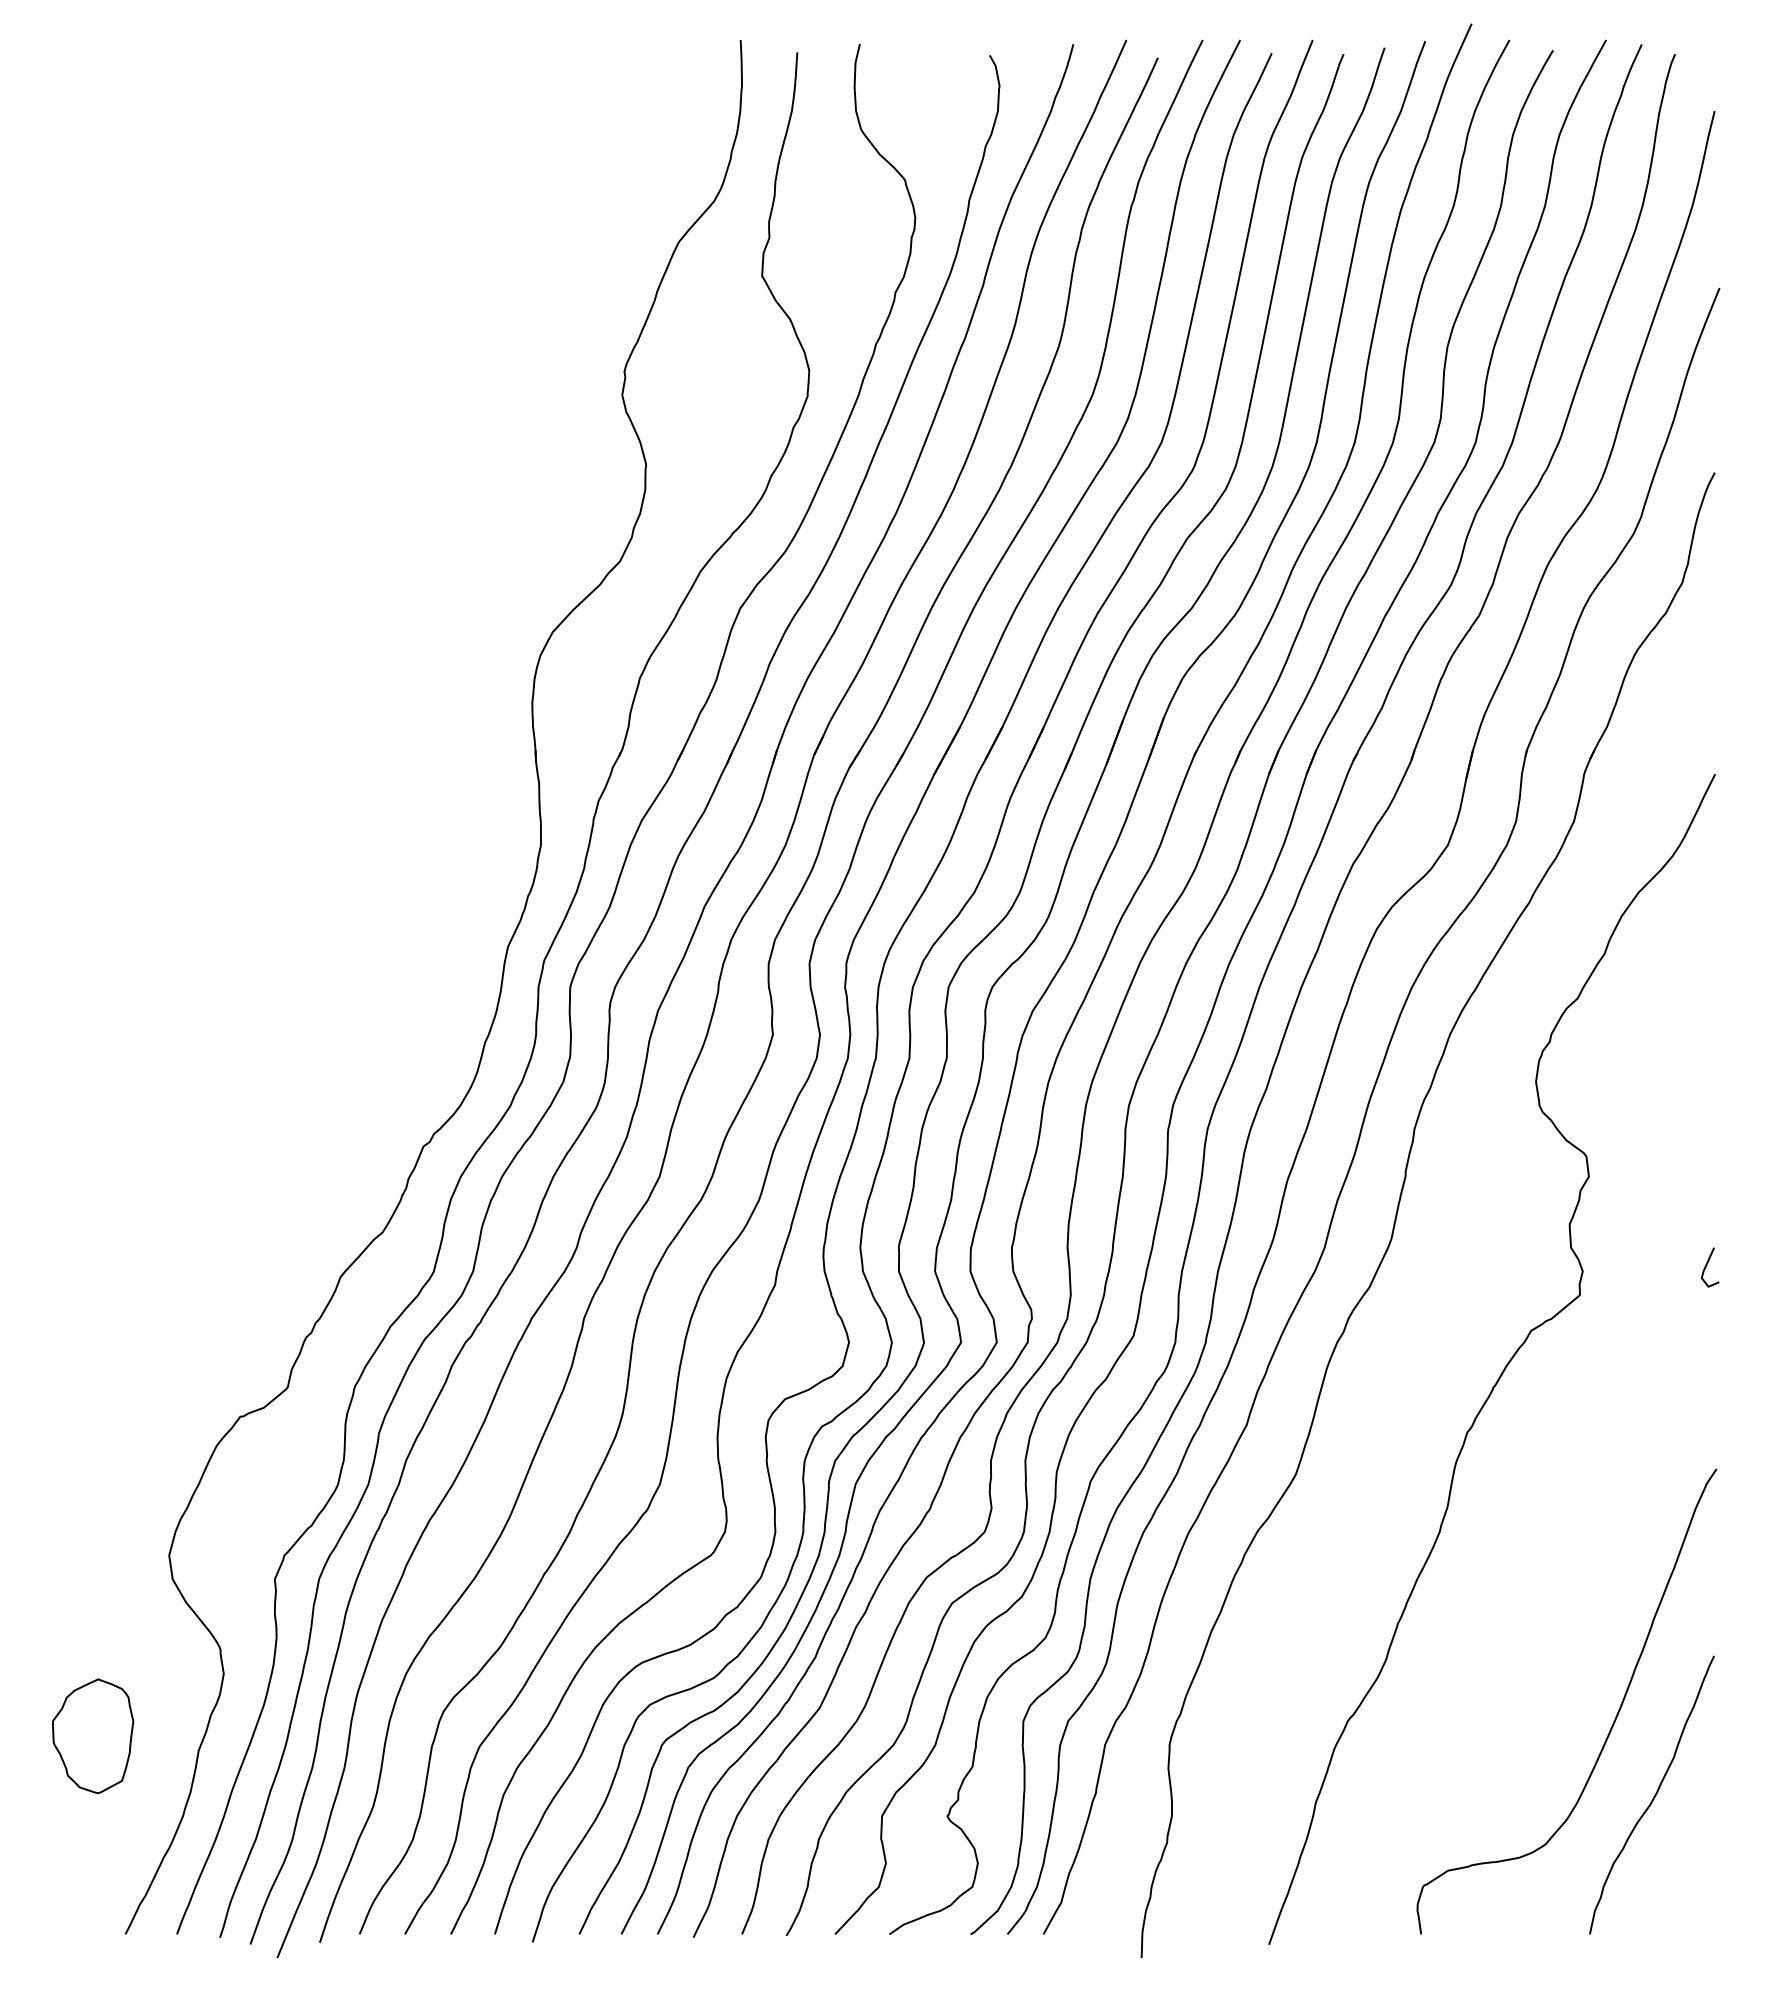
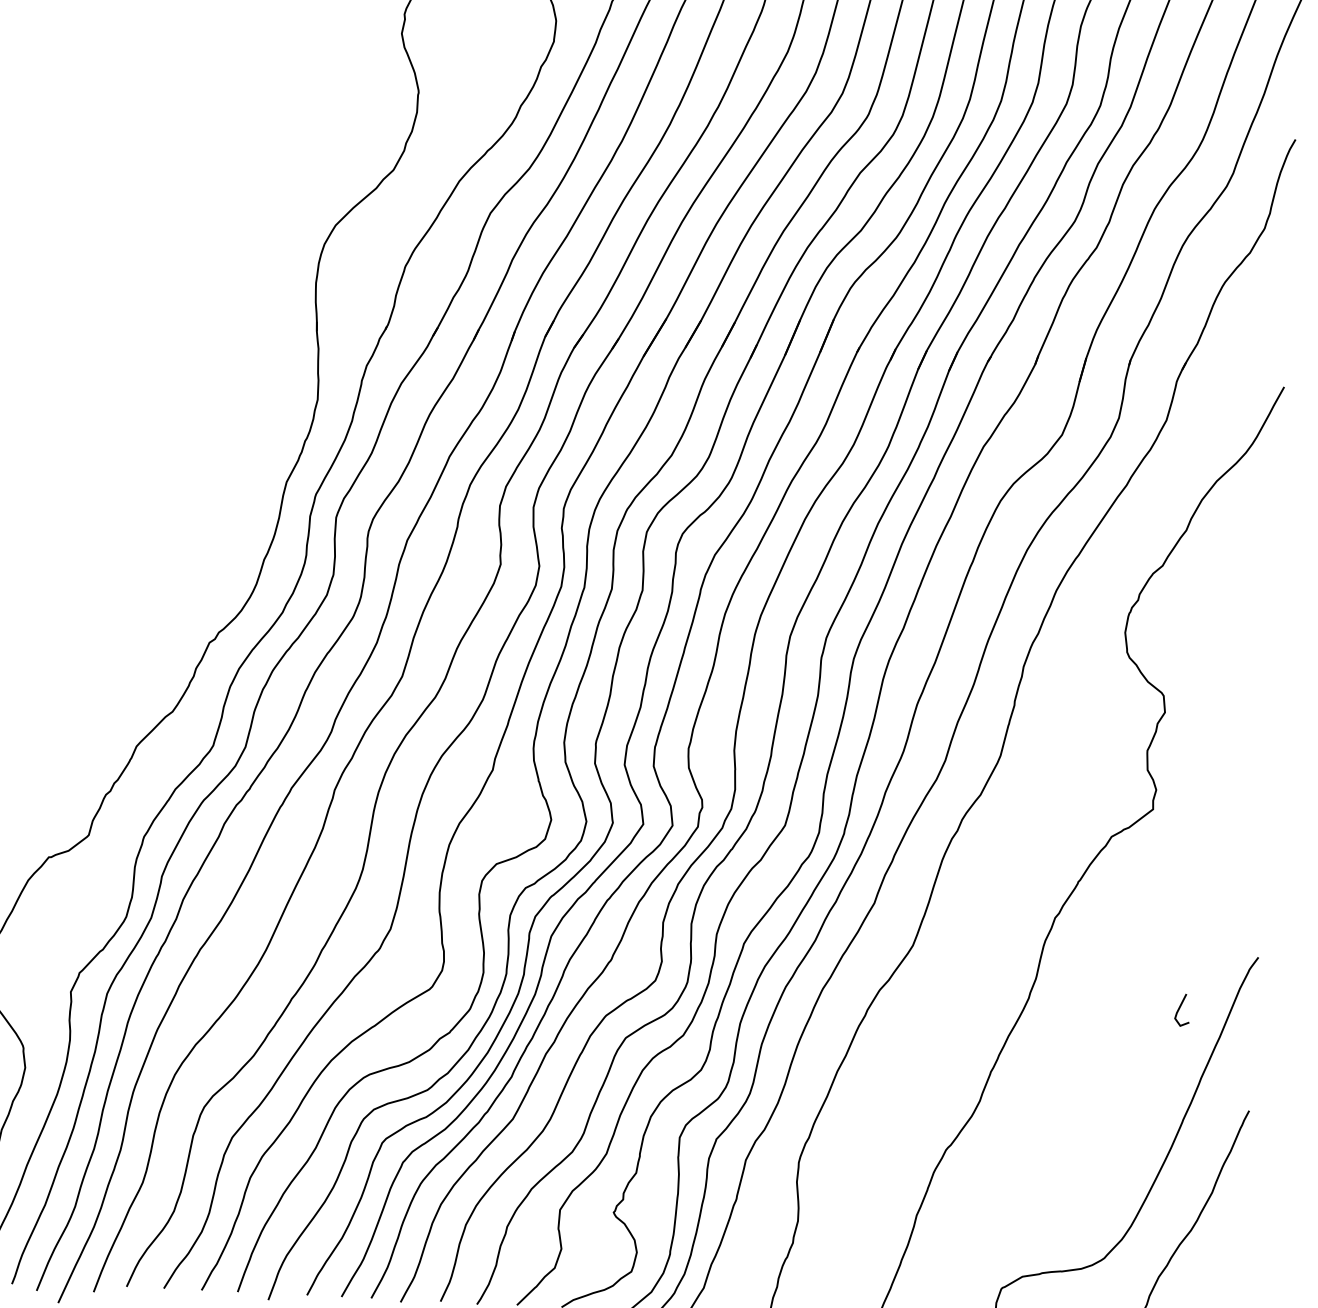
line: (1707, 1265) -> (1180, 1008), moved

